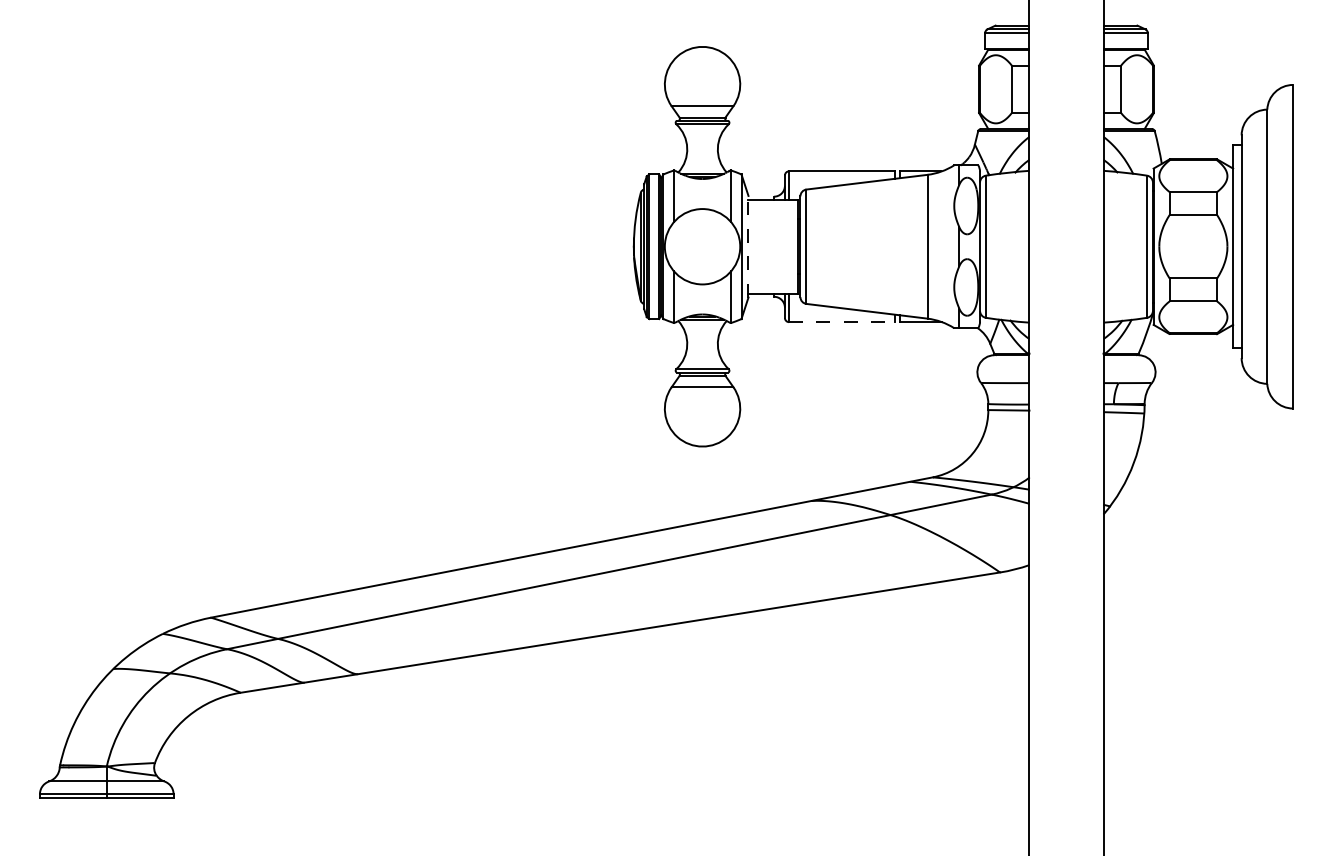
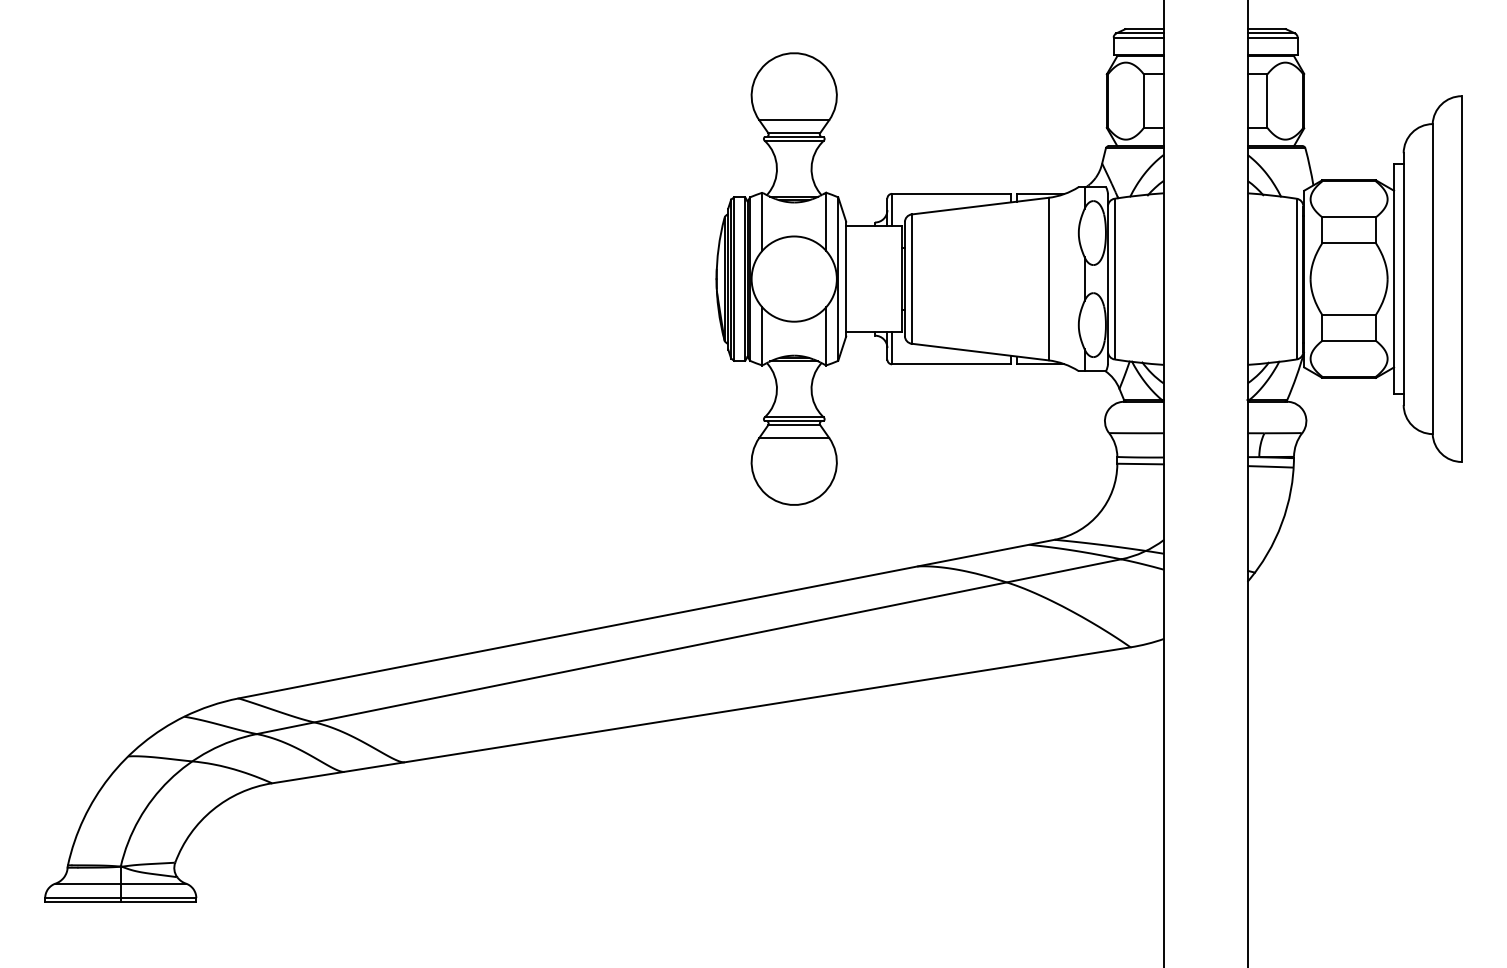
line: (748, 246) -> (846, 278), dashed -> solid
line: (841, 322) -> (951, 364), dashed -> solid

